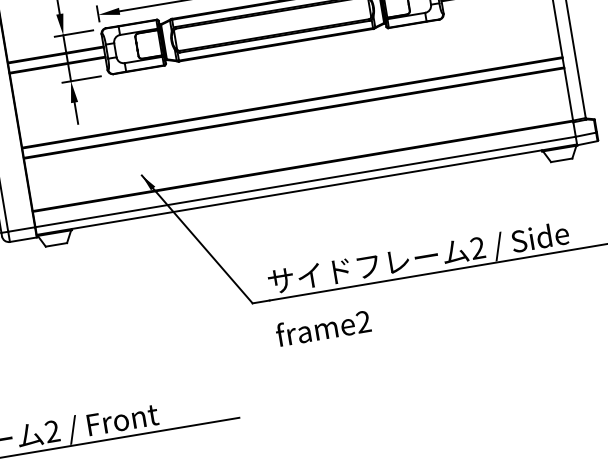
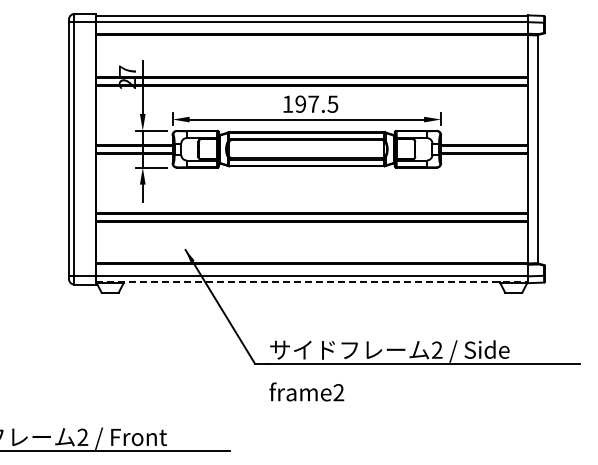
line: (306, 189) -> (311, 282), solid -> dashed

